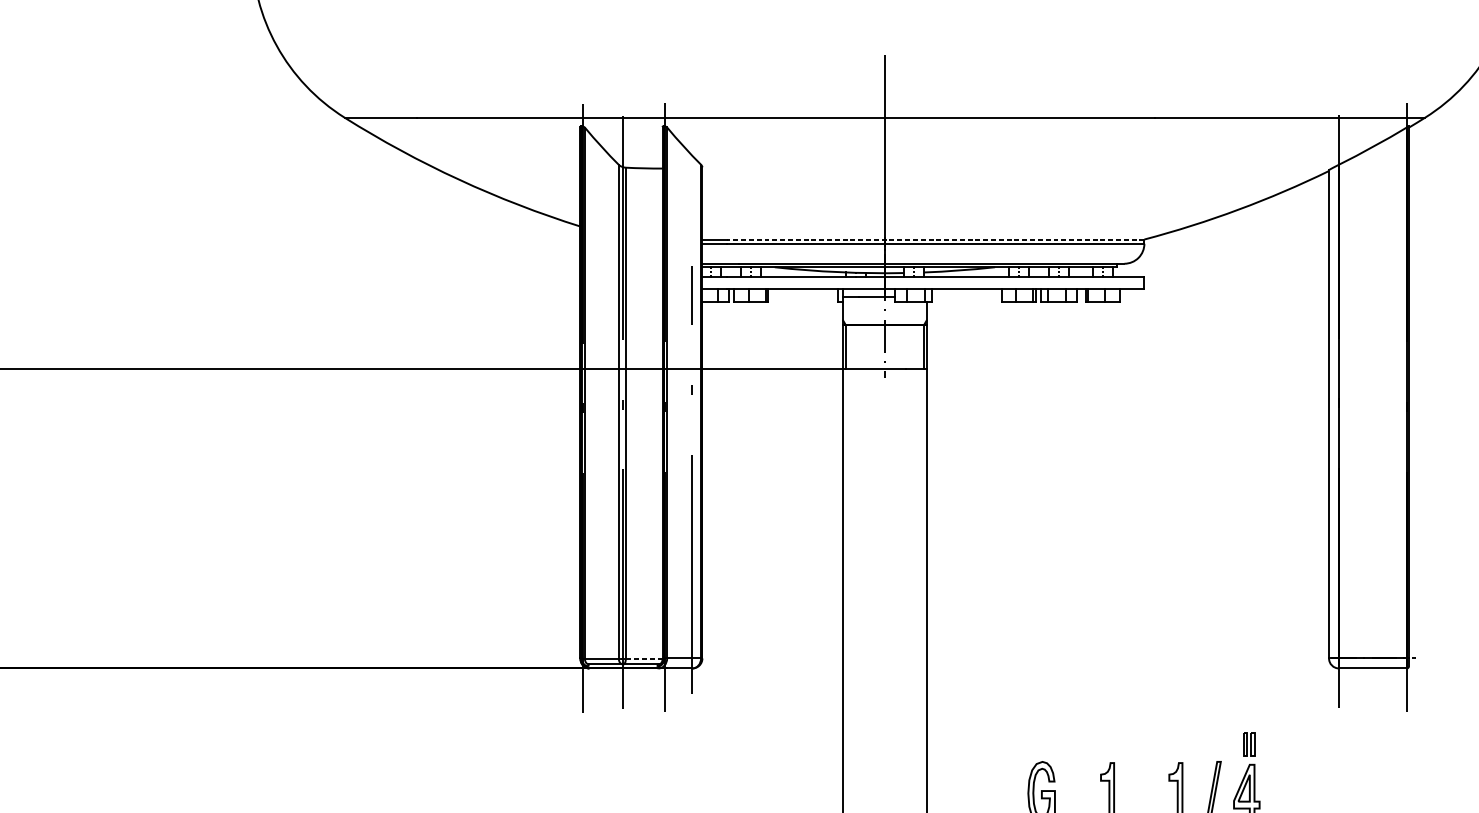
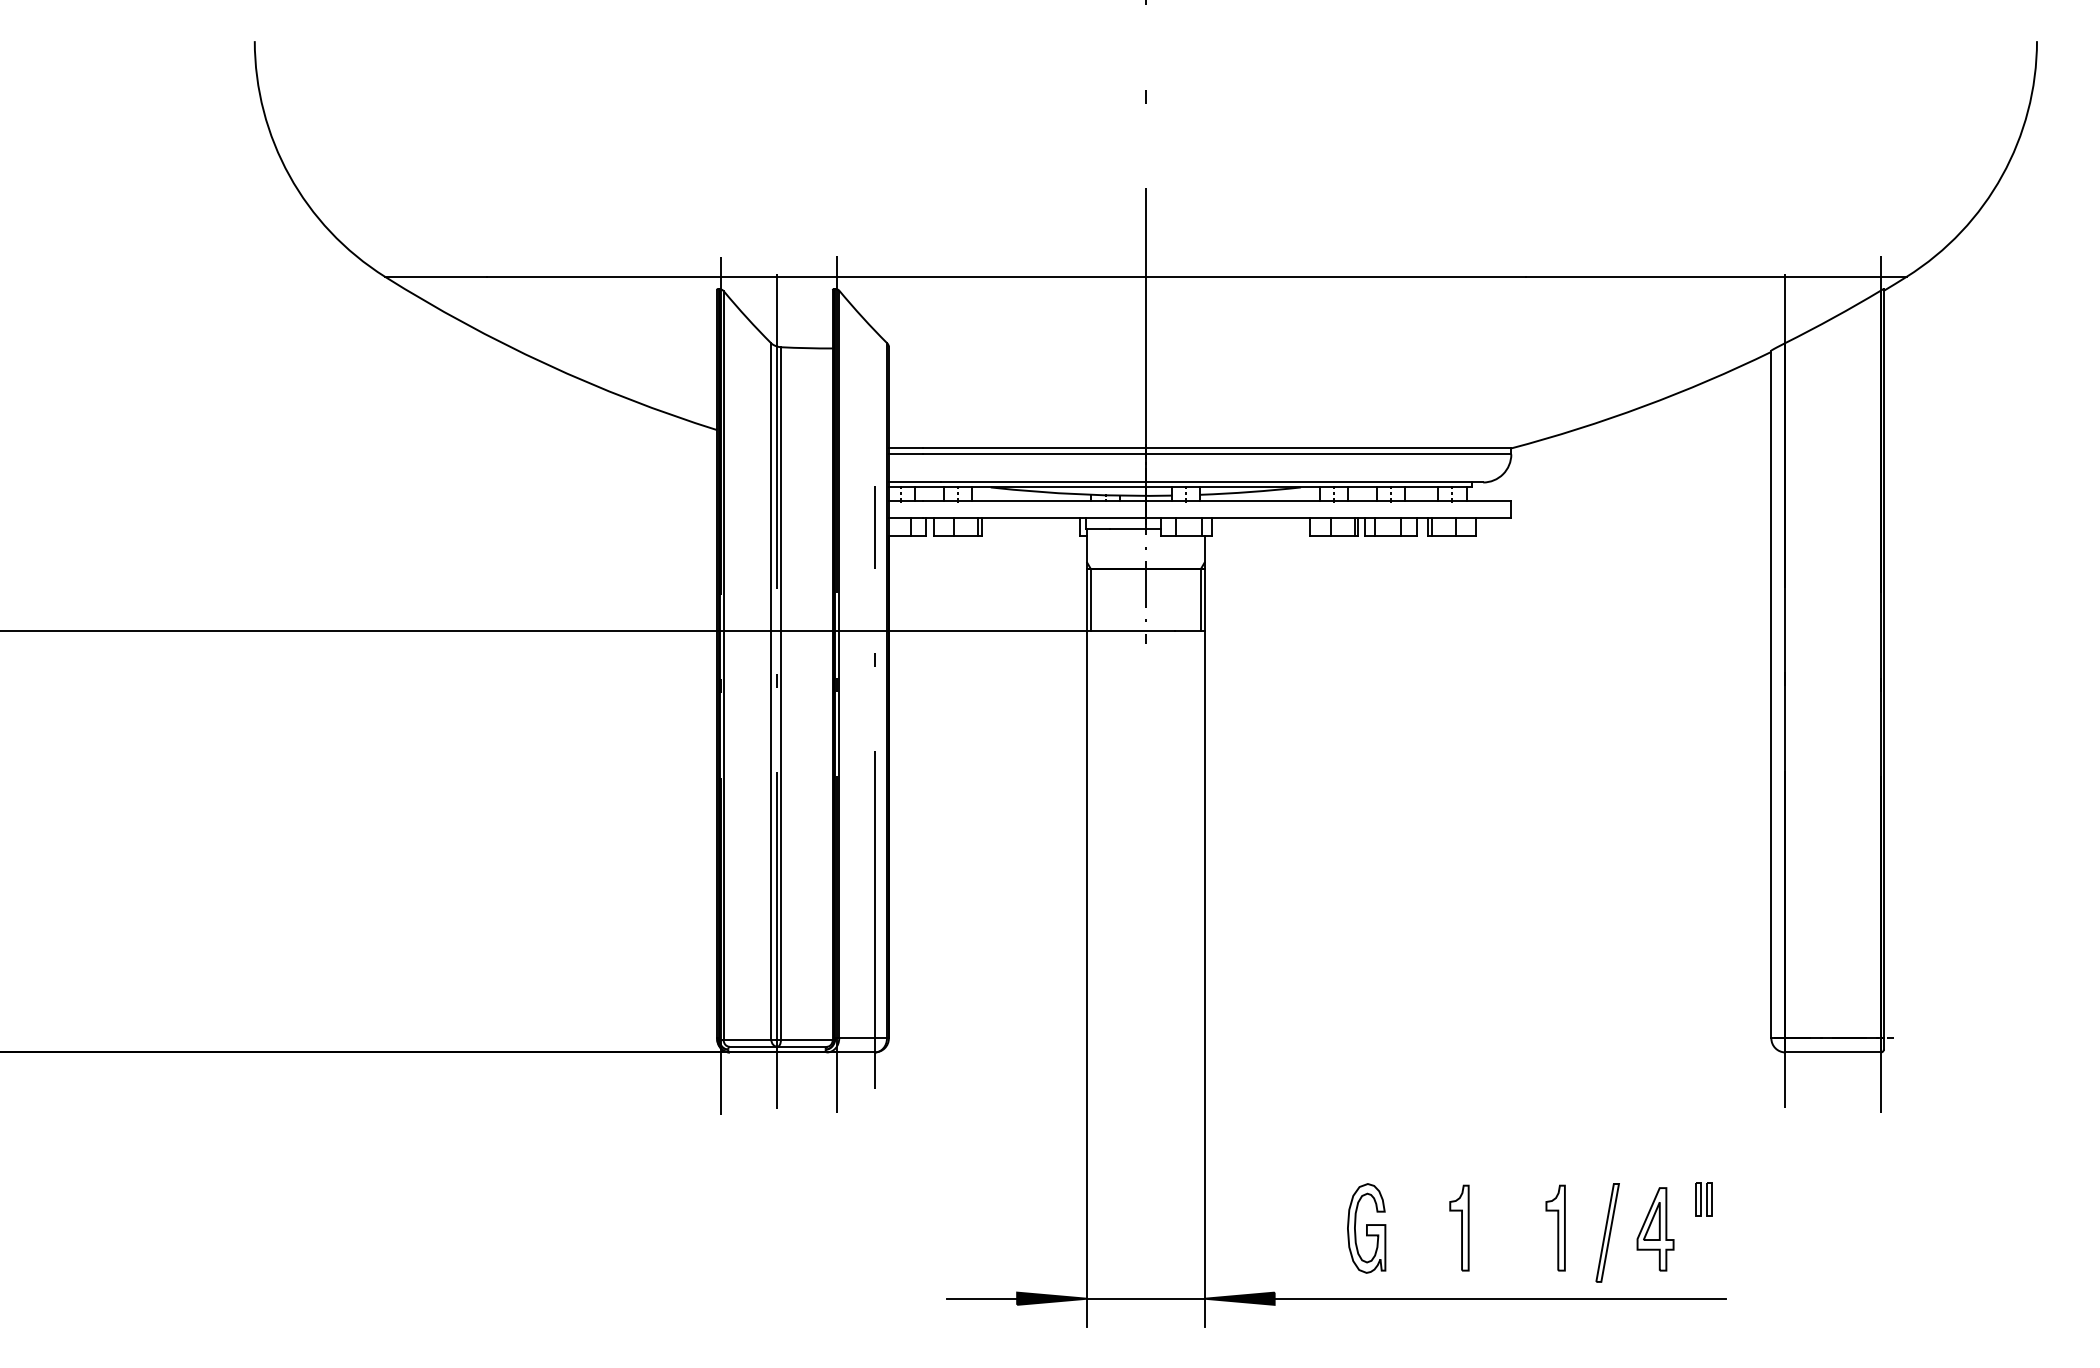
line: (935, 239) -> (1217, 448), dashed -> solid
line: (643, 659) -> (806, 1039), dashed -> solid
part: (1248, 744) -> (1703, 1199), moved

